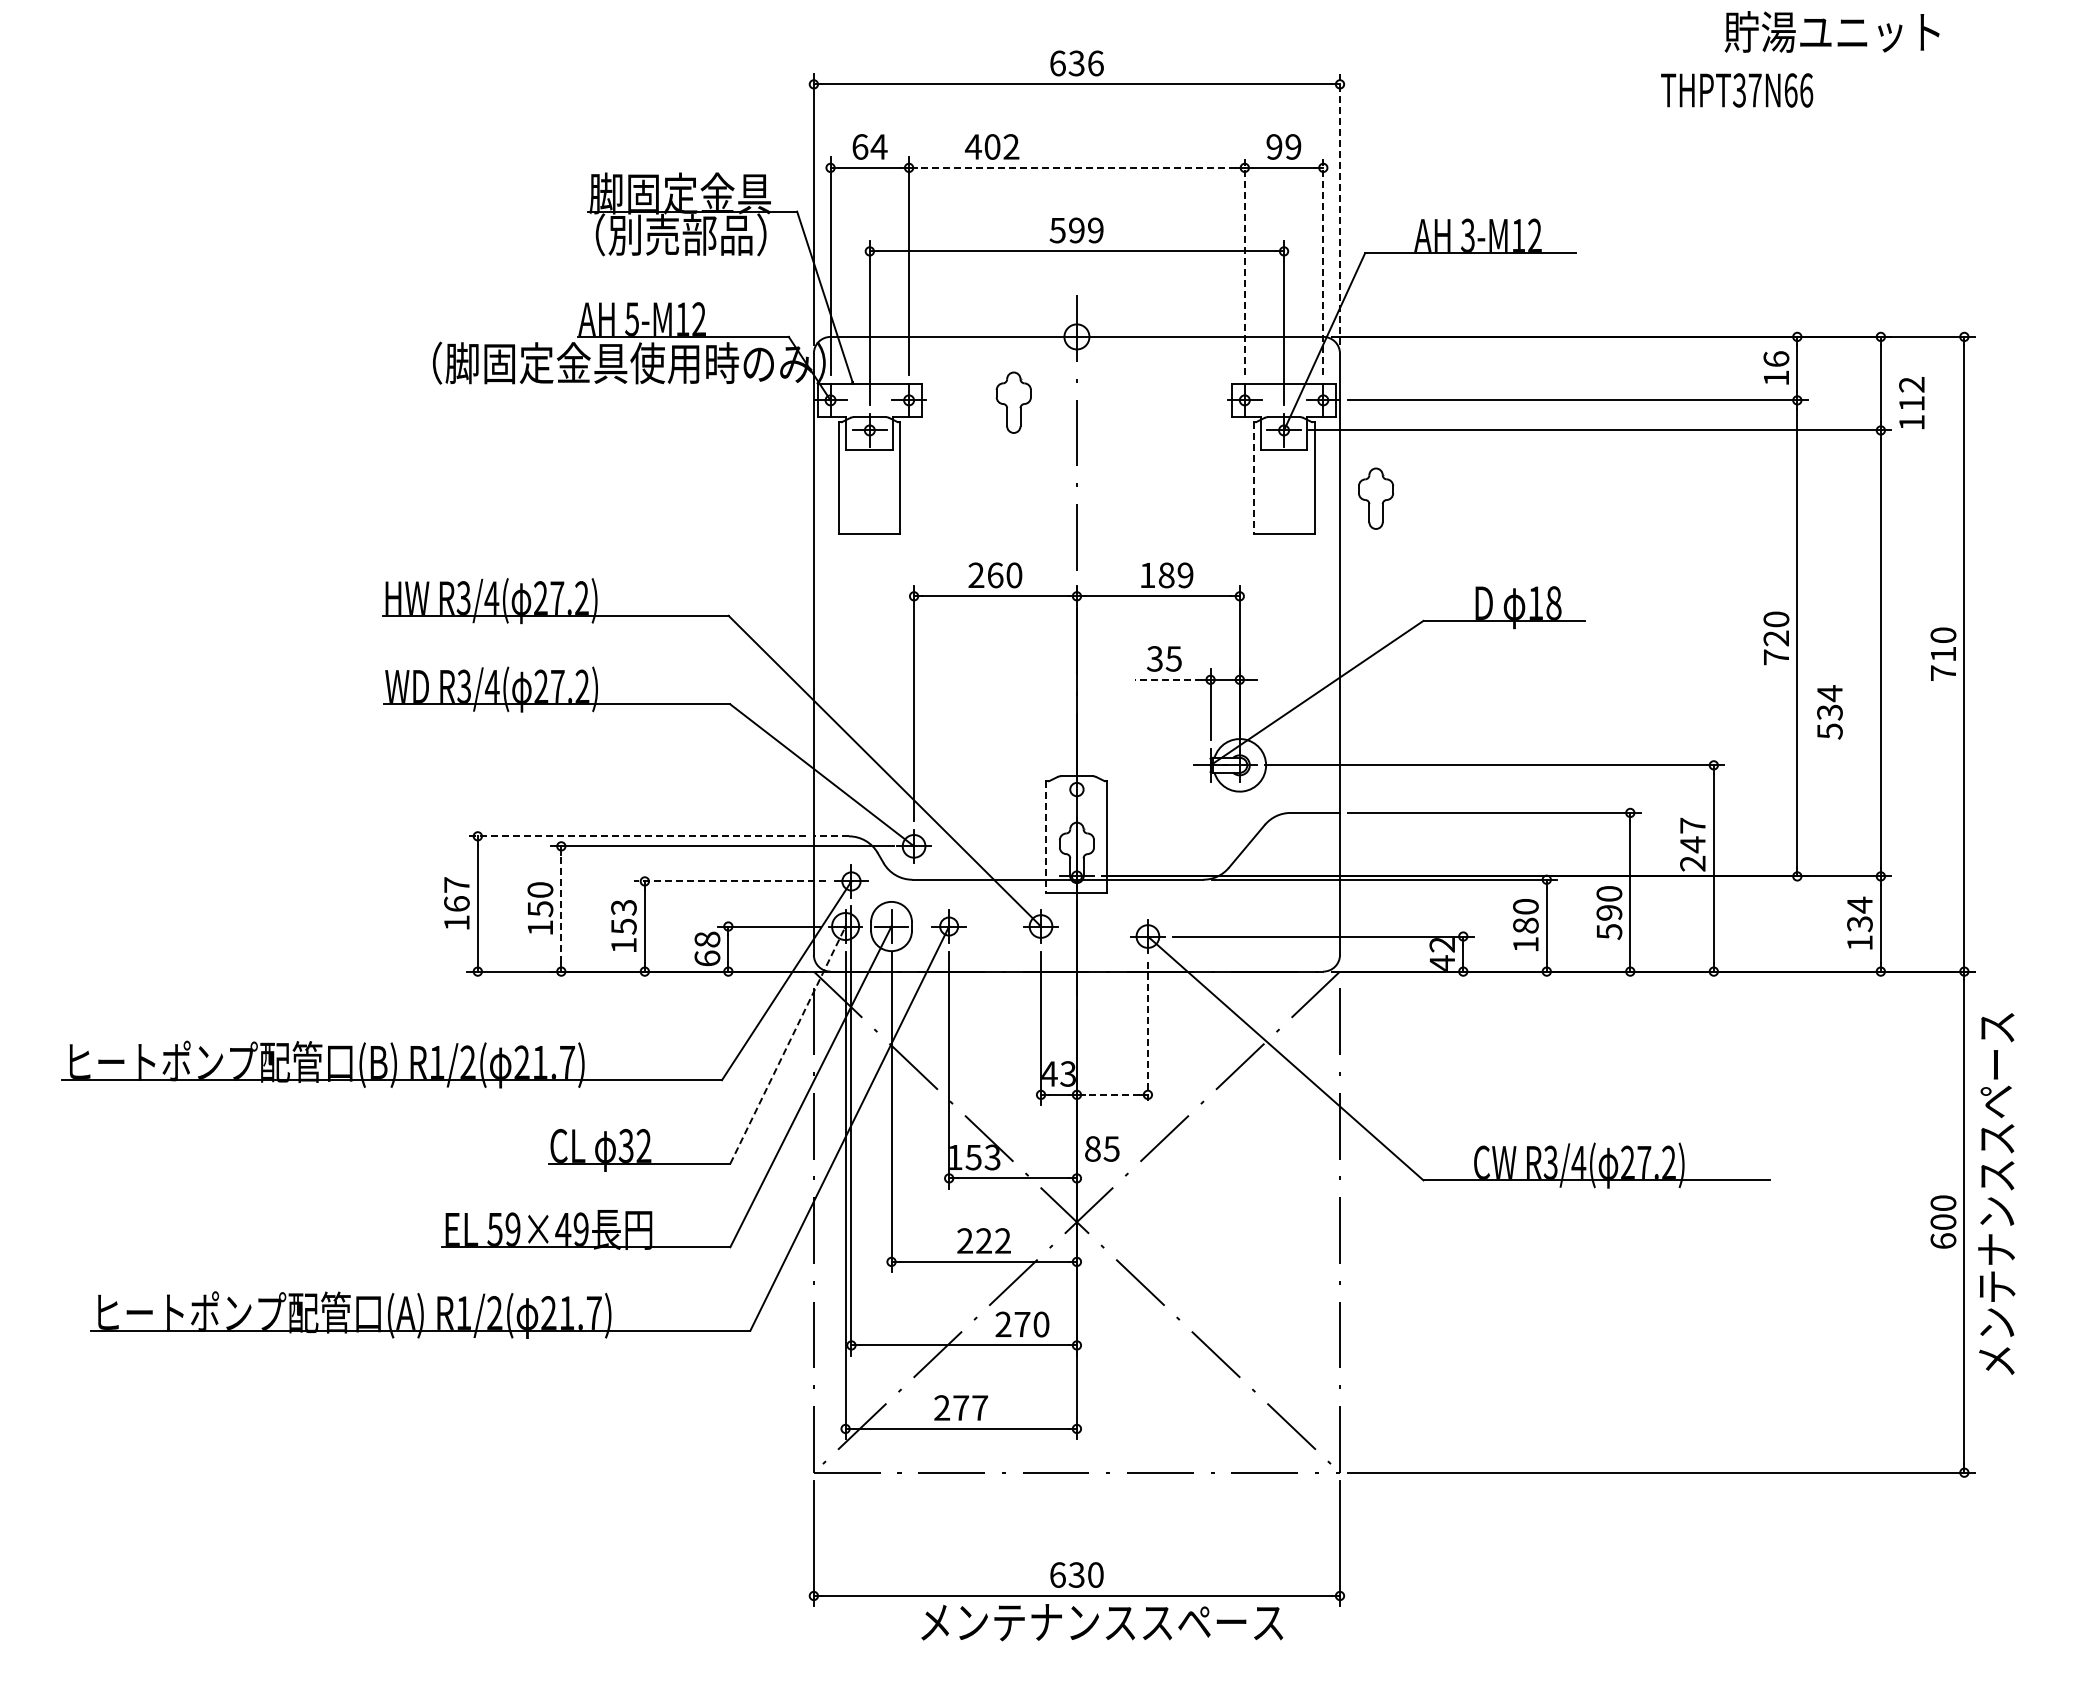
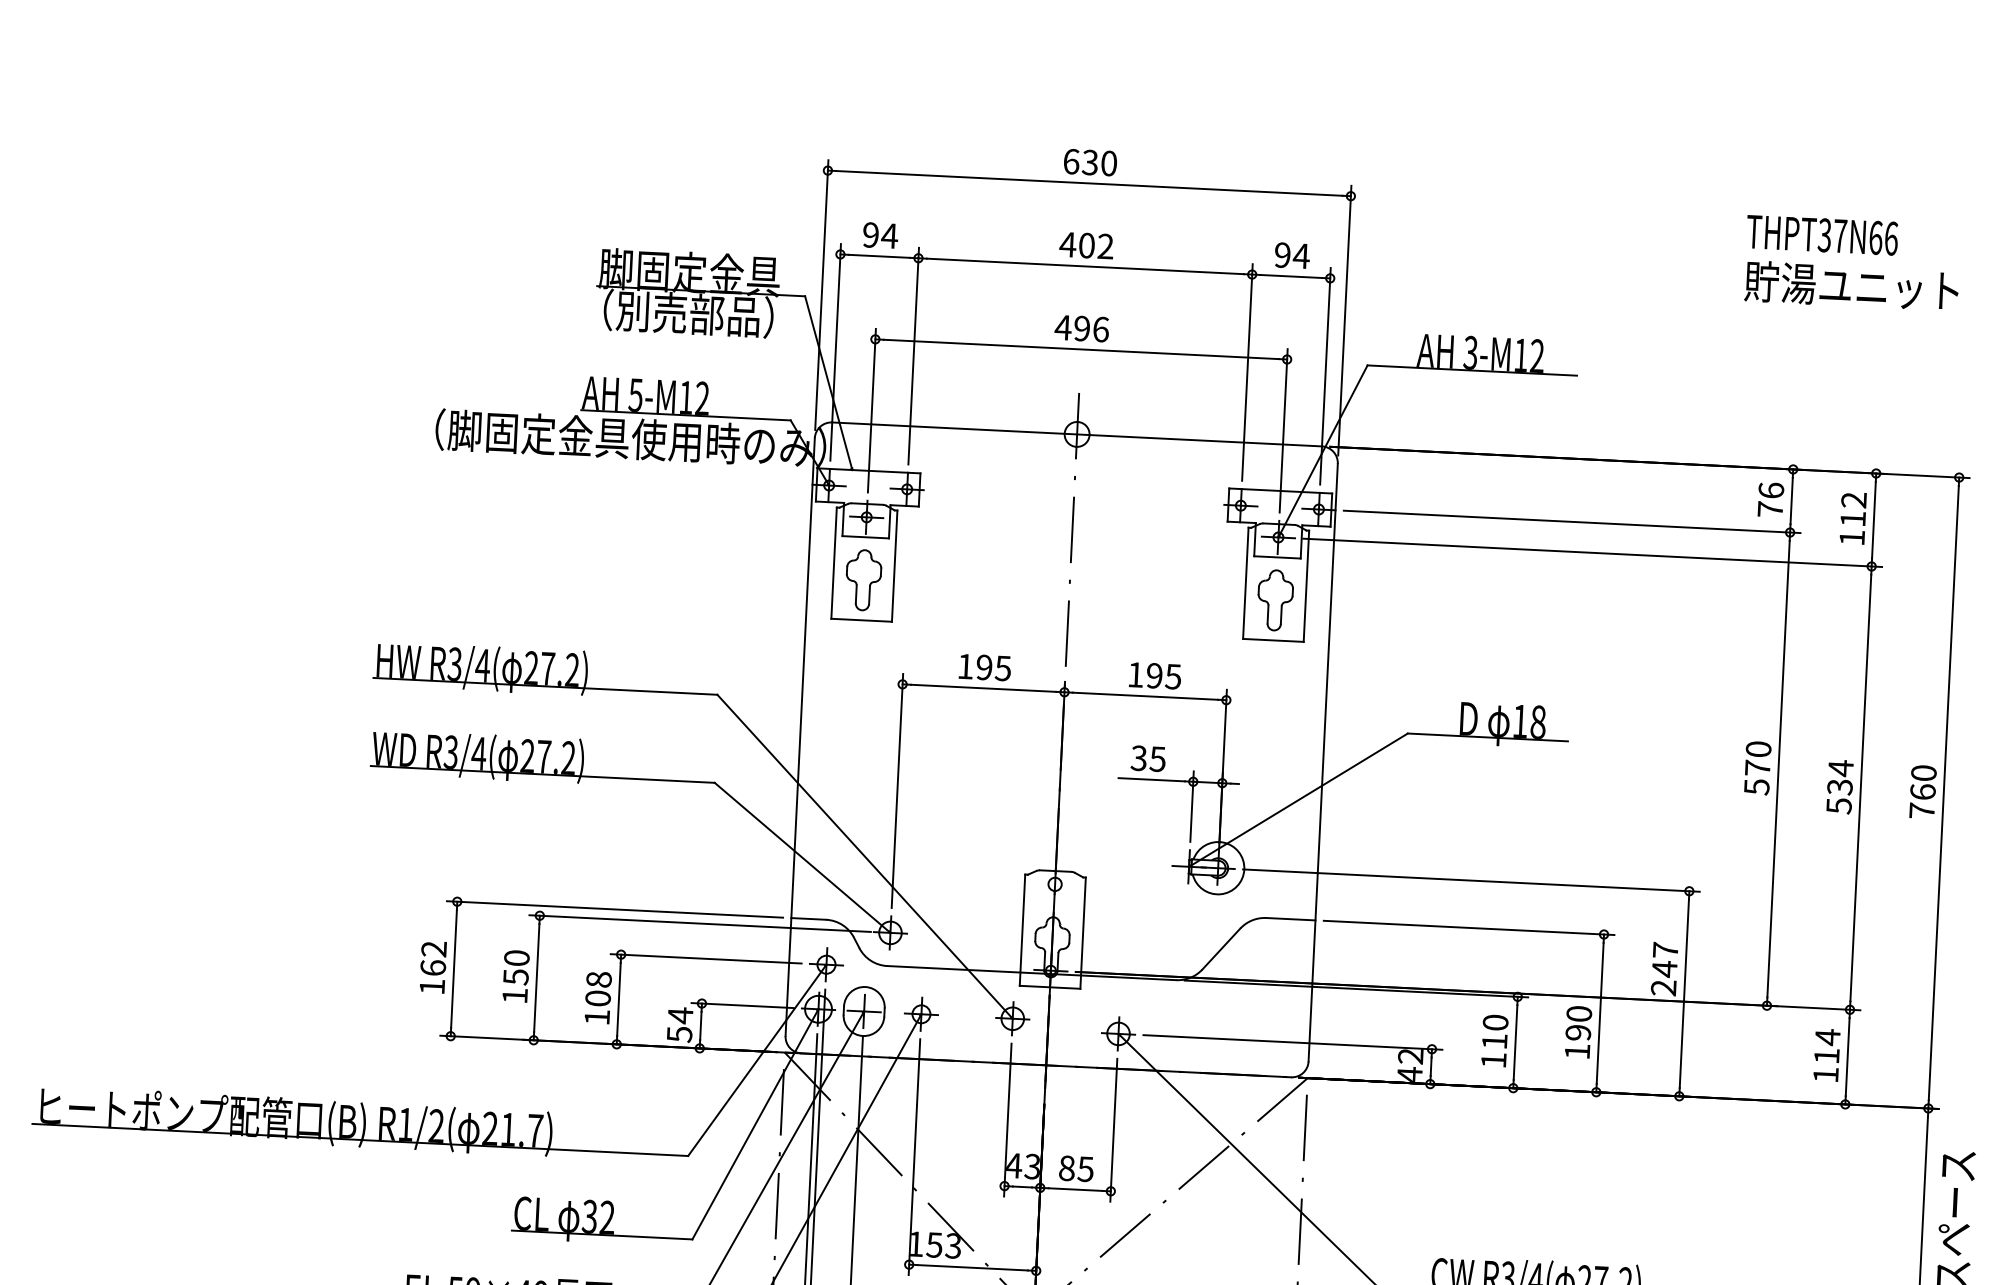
text: (1831, 31) -> (1851, 285), moved
text: (1095, 63) -> (1108, 163), 636 -> 630
text: (1737, 90) -> (1822, 235), moved
text: (860, 146) -> (871, 234), 64 -> 94
text: (991, 146) -> (1085, 245), moved
text: (1292, 146) -> (1300, 255), 99 -> 94
line: (1076, 167) -> (1084, 266), dashed -> solid
line: (1340, 209) -> (1345, 320), dashed -> solid
text: (1076, 230) -> (1081, 328), 599 -> 496
line: (1244, 266) -> (1247, 372), dashed -> solid
line: (1323, 266) -> (1325, 376), dashed -> solid
text: (1776, 377) -> (1770, 508), 16 -> 76
part: (1013, 402) -> (863, 579), moved
text: (1911, 403) -> (1852, 518), moved
line: (1253, 478) -> (1245, 583), dashed -> solid
part: (1375, 498) -> (1274, 600), moved
text: (995, 575) -> (984, 667), 260 -> 195
text: (1175, 575) -> (1163, 676), 189 -> 195
text: (1776, 647) -> (1757, 777), 720 -> 570
text: (1943, 653) -> (1923, 791), 710 -> 760
line: (1168, 679) -> (1151, 779), dashed -> solid
text: (1829, 712) -> (1839, 787), moved
line: (635, 836) -> (614, 909), dashed -> solid
line: (830, 836) -> (807, 919), dashed -> solid
line: (1046, 837) -> (1022, 930), dashed -> solid
line: (730, 881) -> (706, 958), dashed -> solid
text: (456, 884) -> (433, 948), 167 -> 162
line: (561, 908) -> (536, 977), dashed -> solid
text: (623, 916) -> (598, 988), 153 -> 108
text: (1859, 924) -> (1826, 1056), 134 -> 114
text: (1525, 925) -> (1494, 1041), 180 -> 110
text: (1609, 931) -> (1577, 1051), 590 -> 190
text: (707, 948) -> (680, 1024), 68 -> 54
line: (1147, 1033) -> (1113, 1130), dashed -> solid
line: (787, 1045) -> (754, 1124), dashed -> solid
line: (1111, 1094) -> (1074, 1189), dashed -> solid
text: (1102, 1148) -> (1076, 1168), moved

